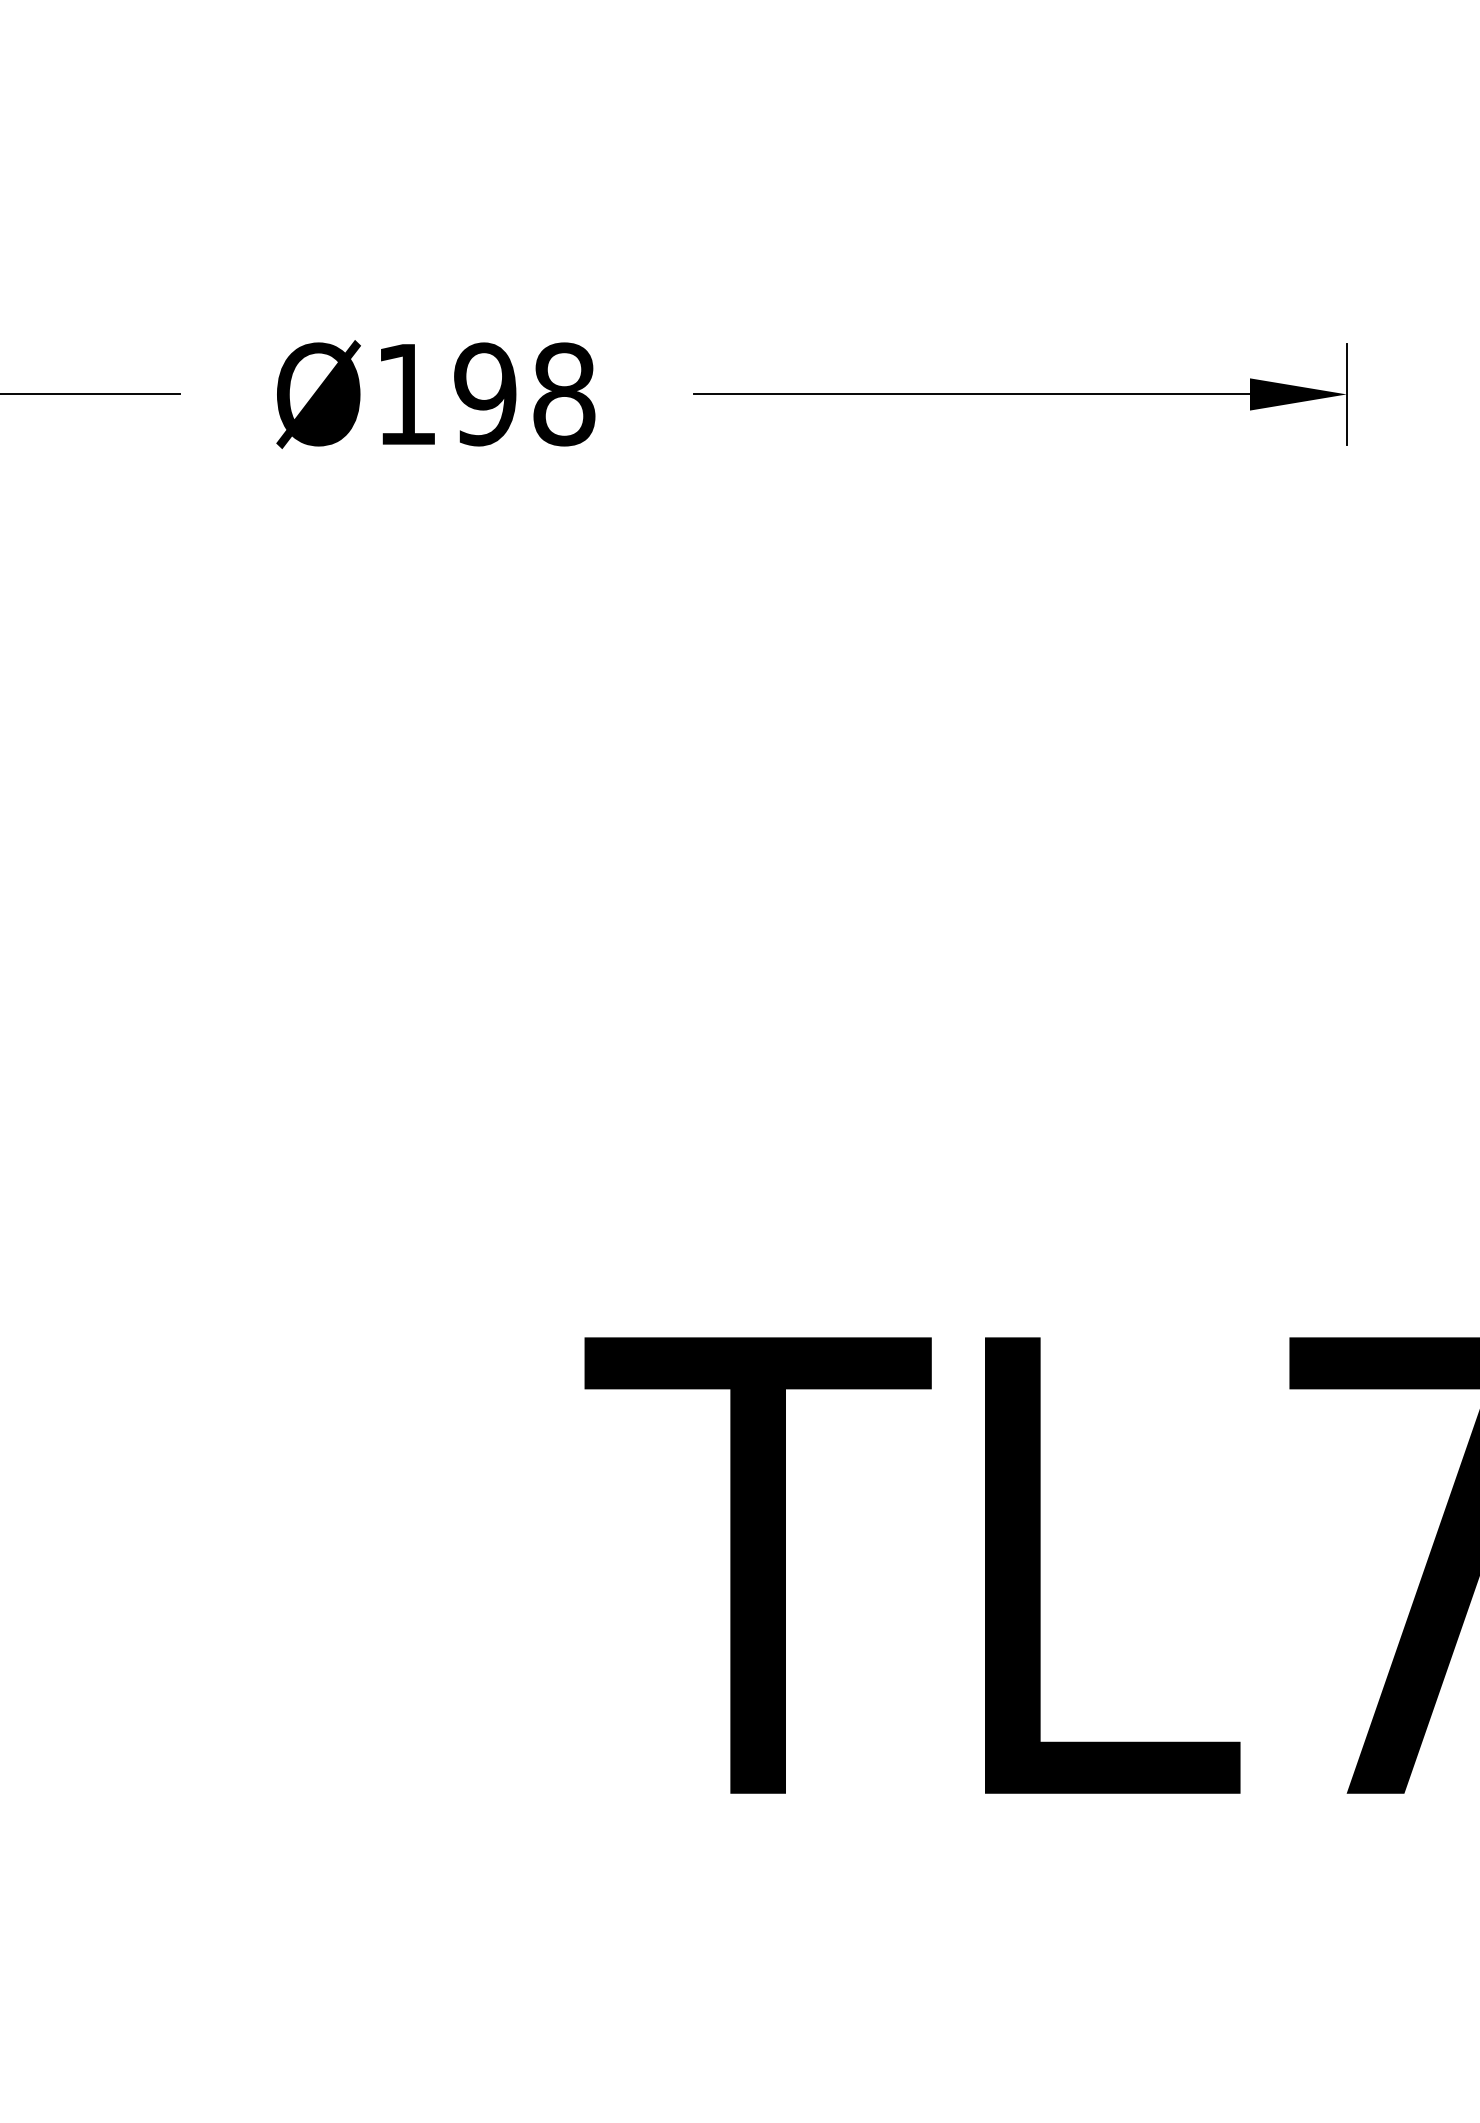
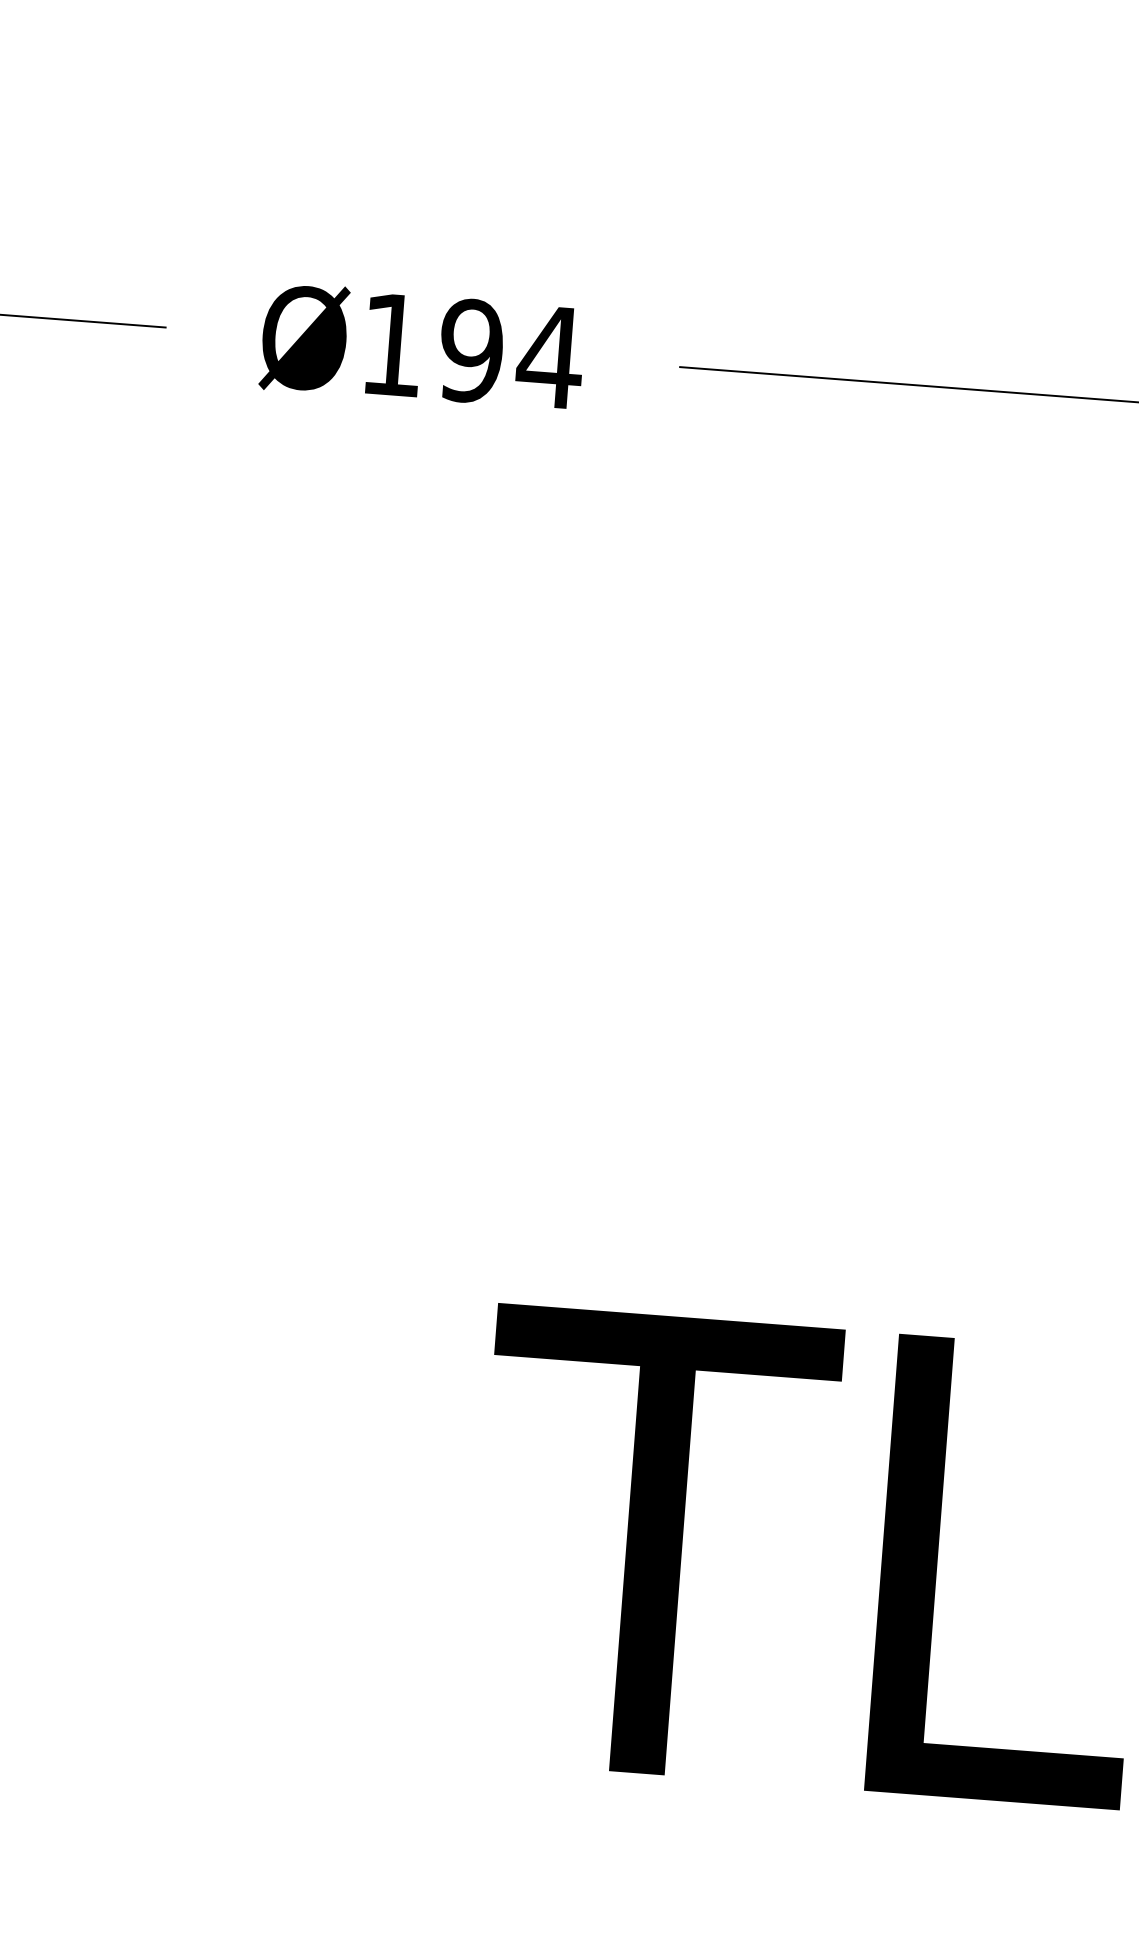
text: (563, 394) -> (549, 357), Ø198 -> Ø194

